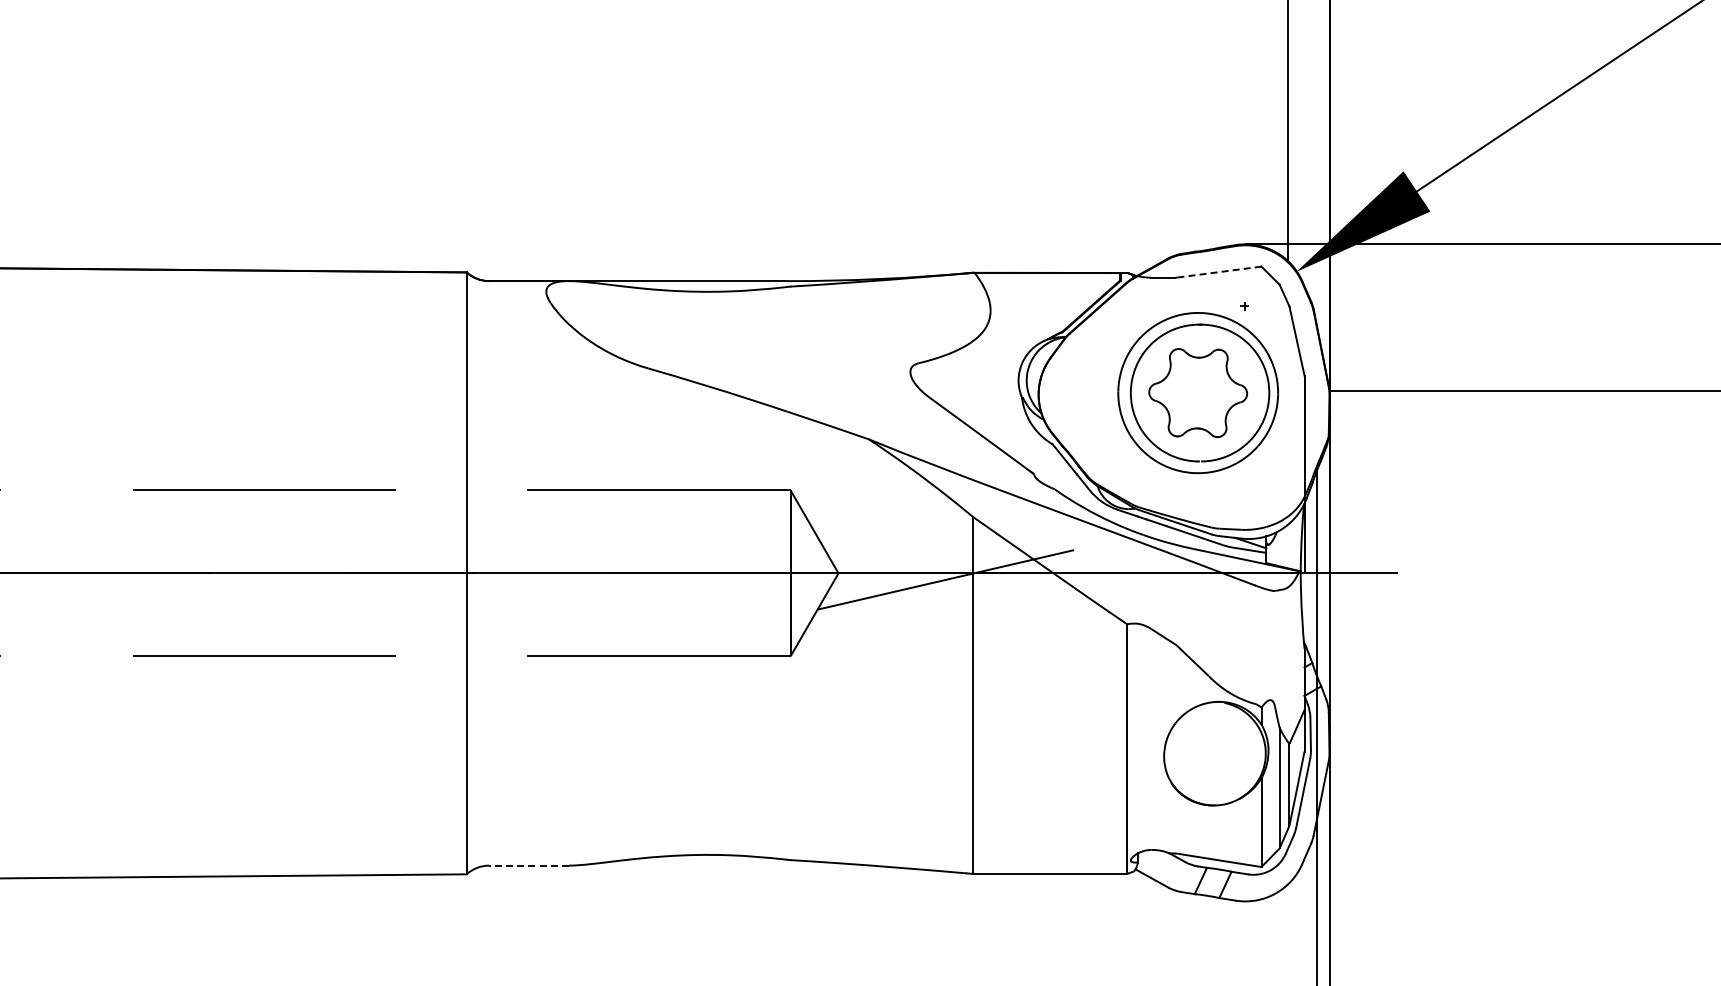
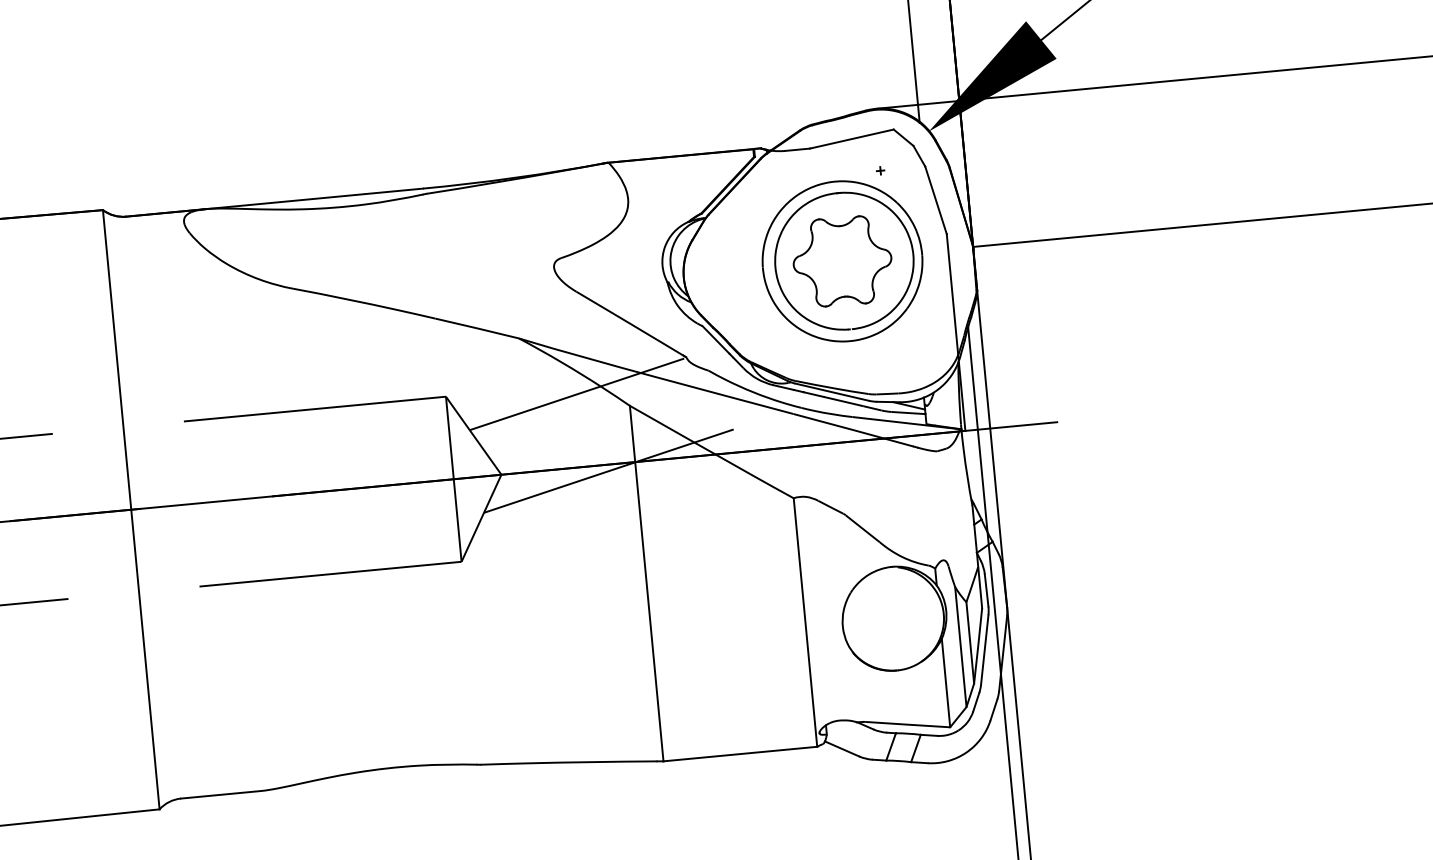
line: (1219, 272) -> (852, 139), dashed -> solid
line: (921, 500) -> (577, 394), added
line: (529, 865) -> (221, 794), dashed -> solid

